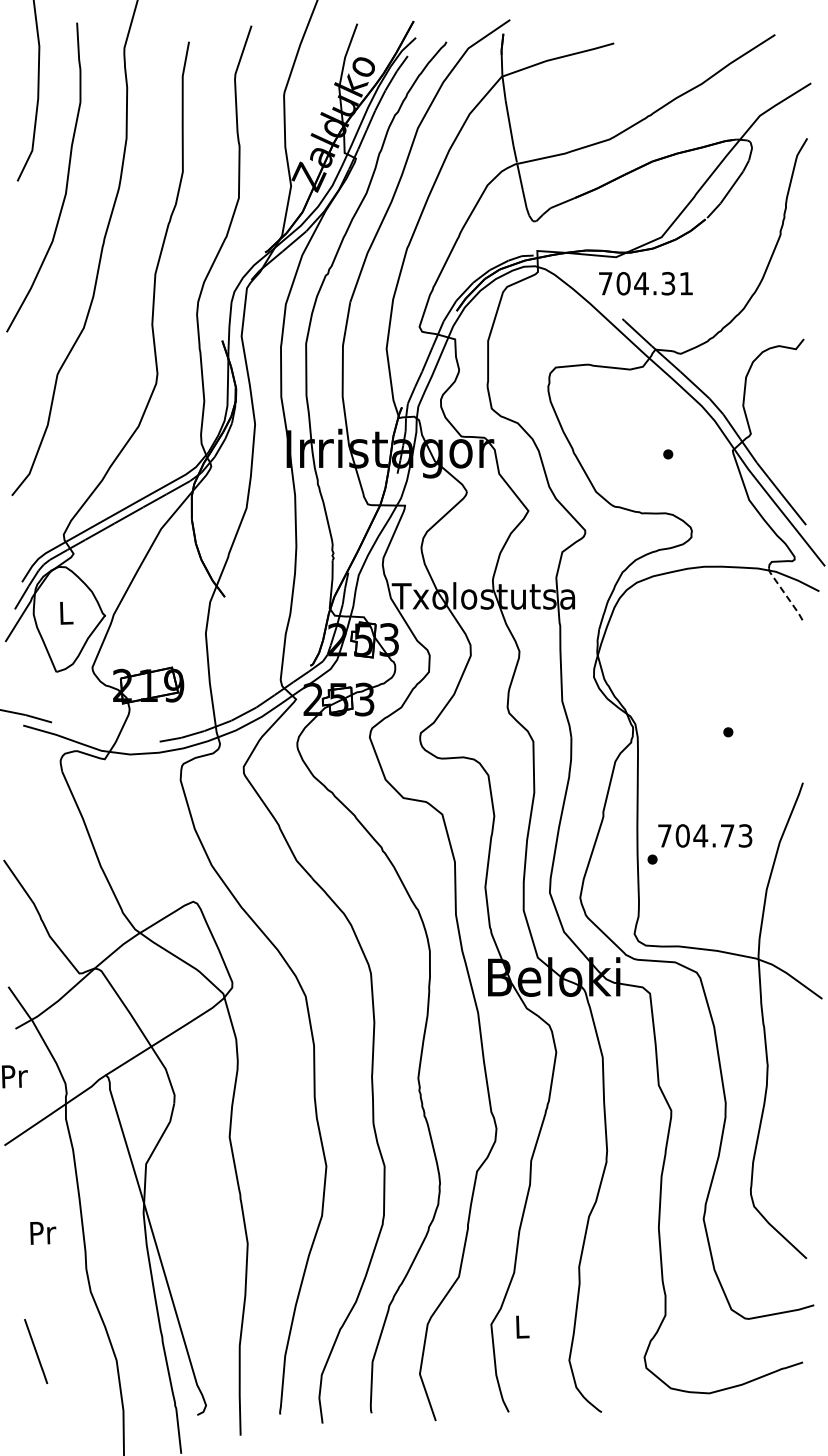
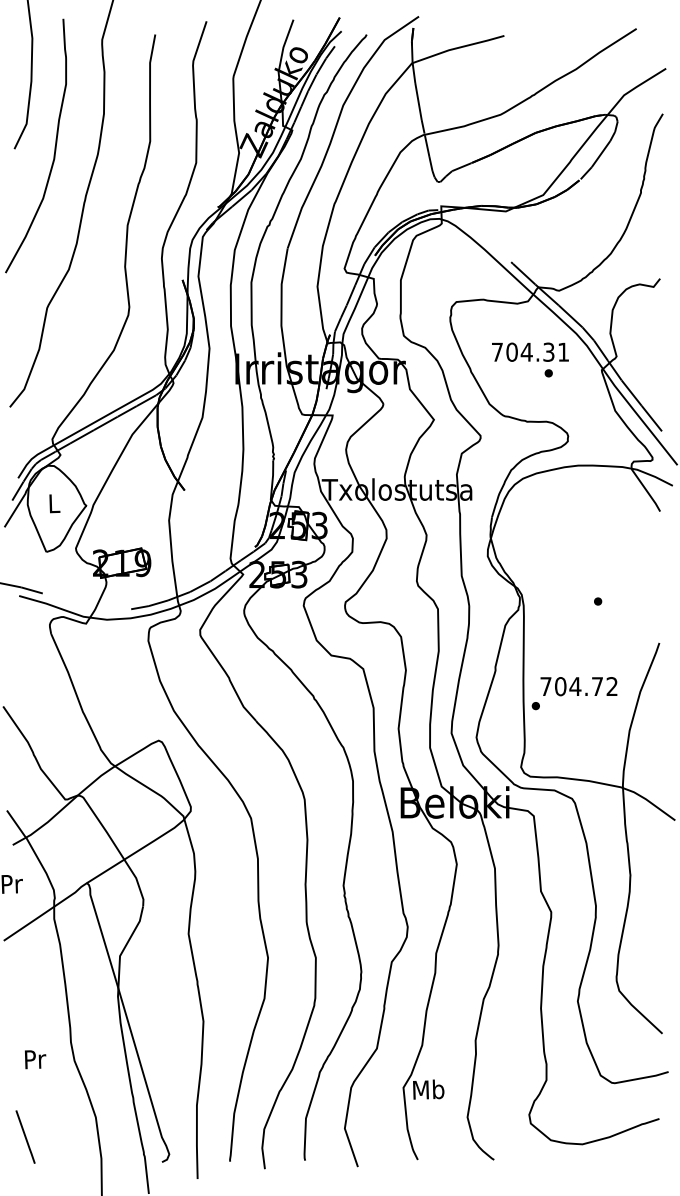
text: (645, 283) -> (530, 352), moved
line: (786, 596) -> (645, 490), dashed -> solid
text: (745, 835) -> (612, 686), 704.73 -> 704.72
text: (43, 1232) -> (35, 1059), moved
text: (522, 1326) -> (429, 1089), L -> Mb
line: (36, 1351) -> (25, 1137), moved

